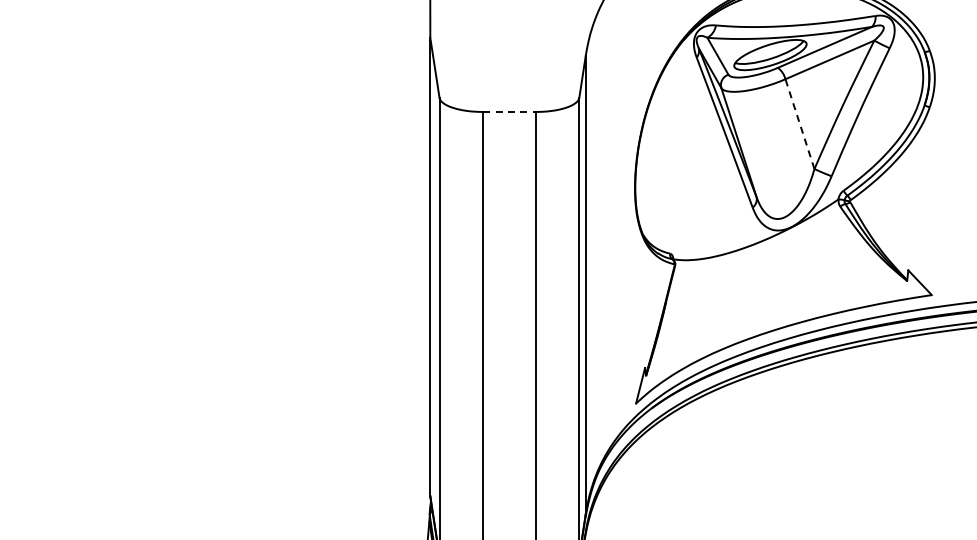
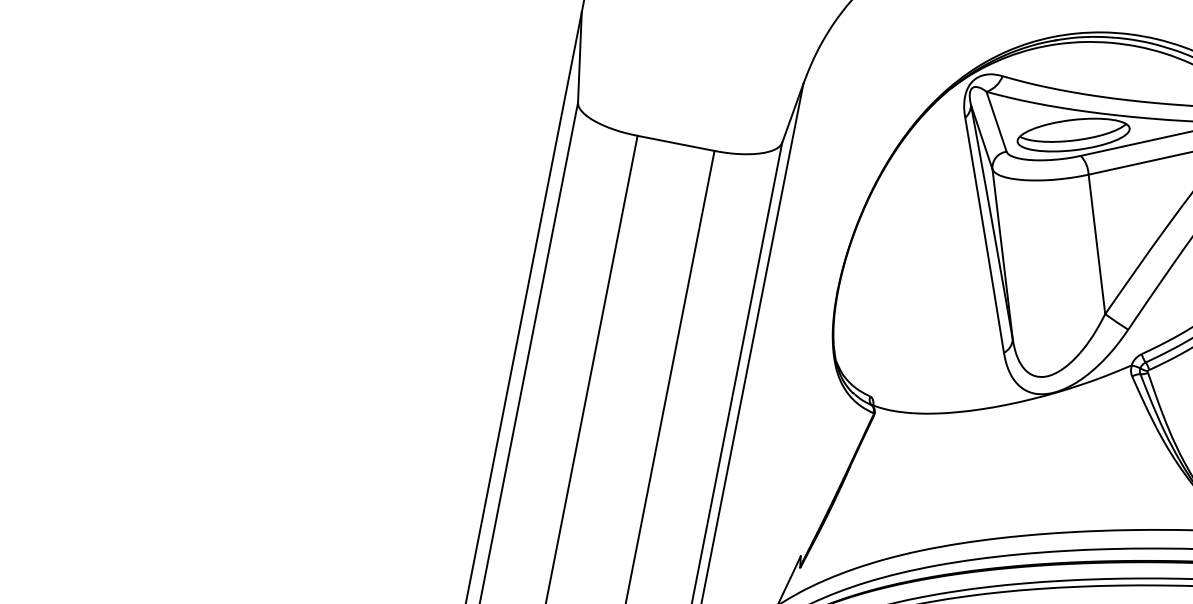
line: (509, 111) -> (676, 142), dashed -> solid
line: (799, 123) -> (1096, 243), dashed -> solid

